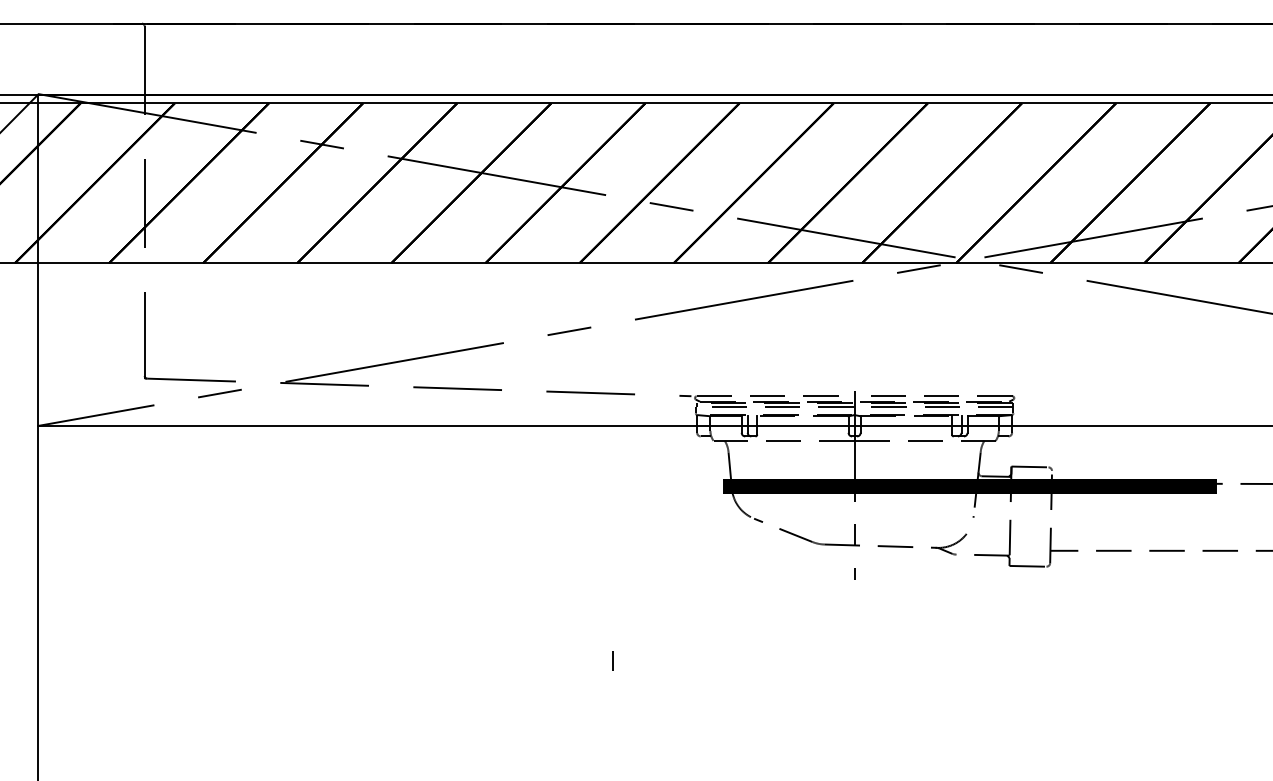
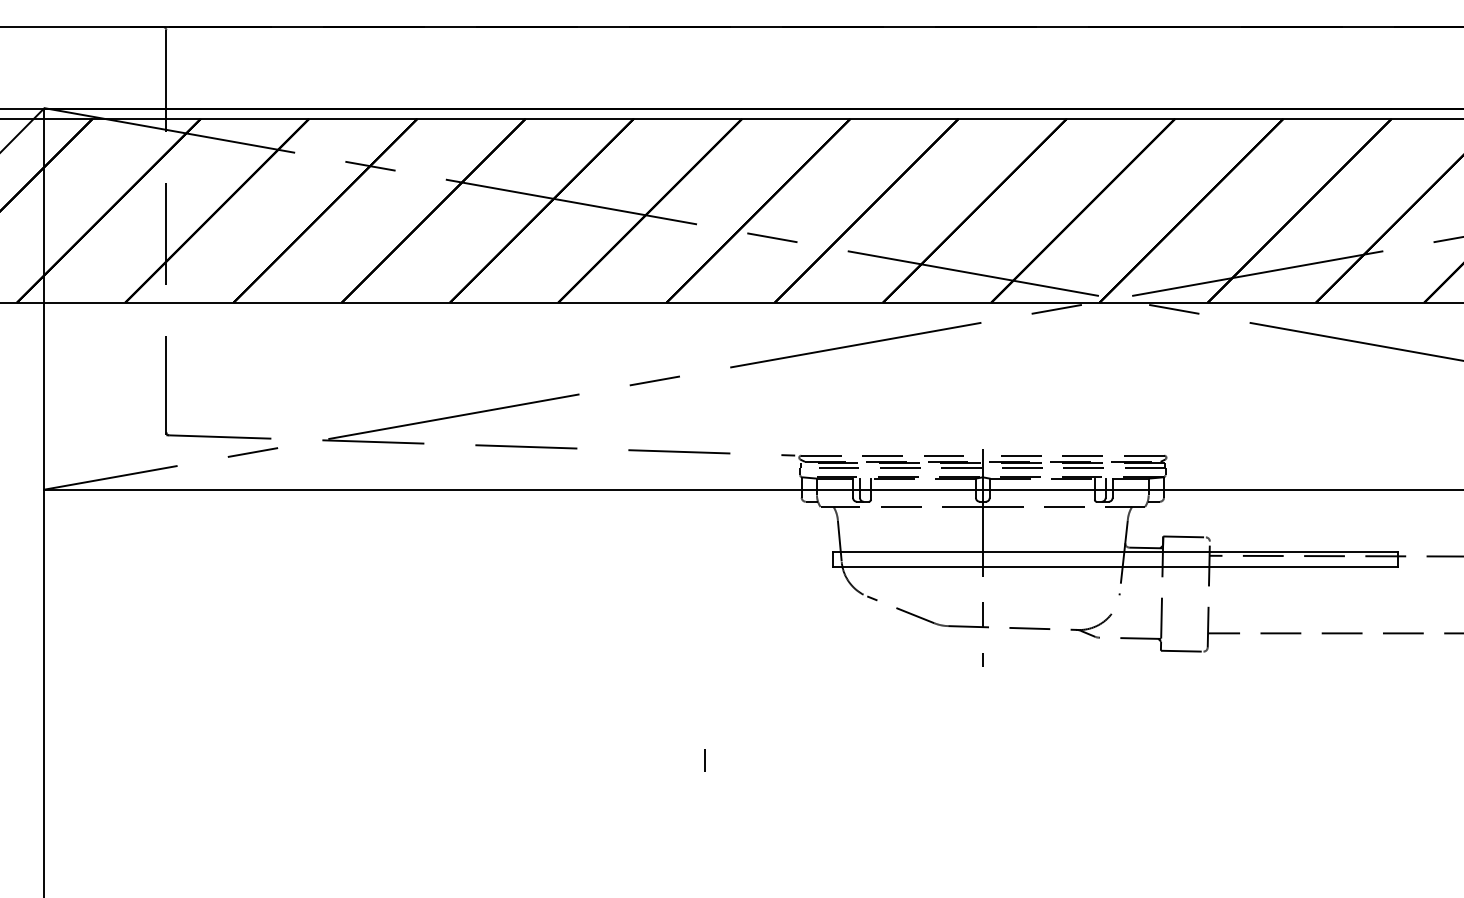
hatch: (969, 486) -> (1114, 559), removed

